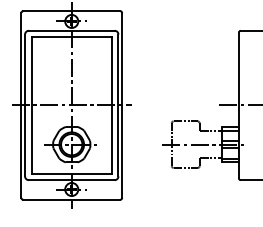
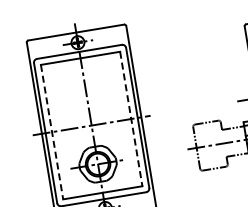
line: (31, 105) -> (51, 132), solid -> dashed
line: (111, 105) -> (130, 119), solid -> dashed

